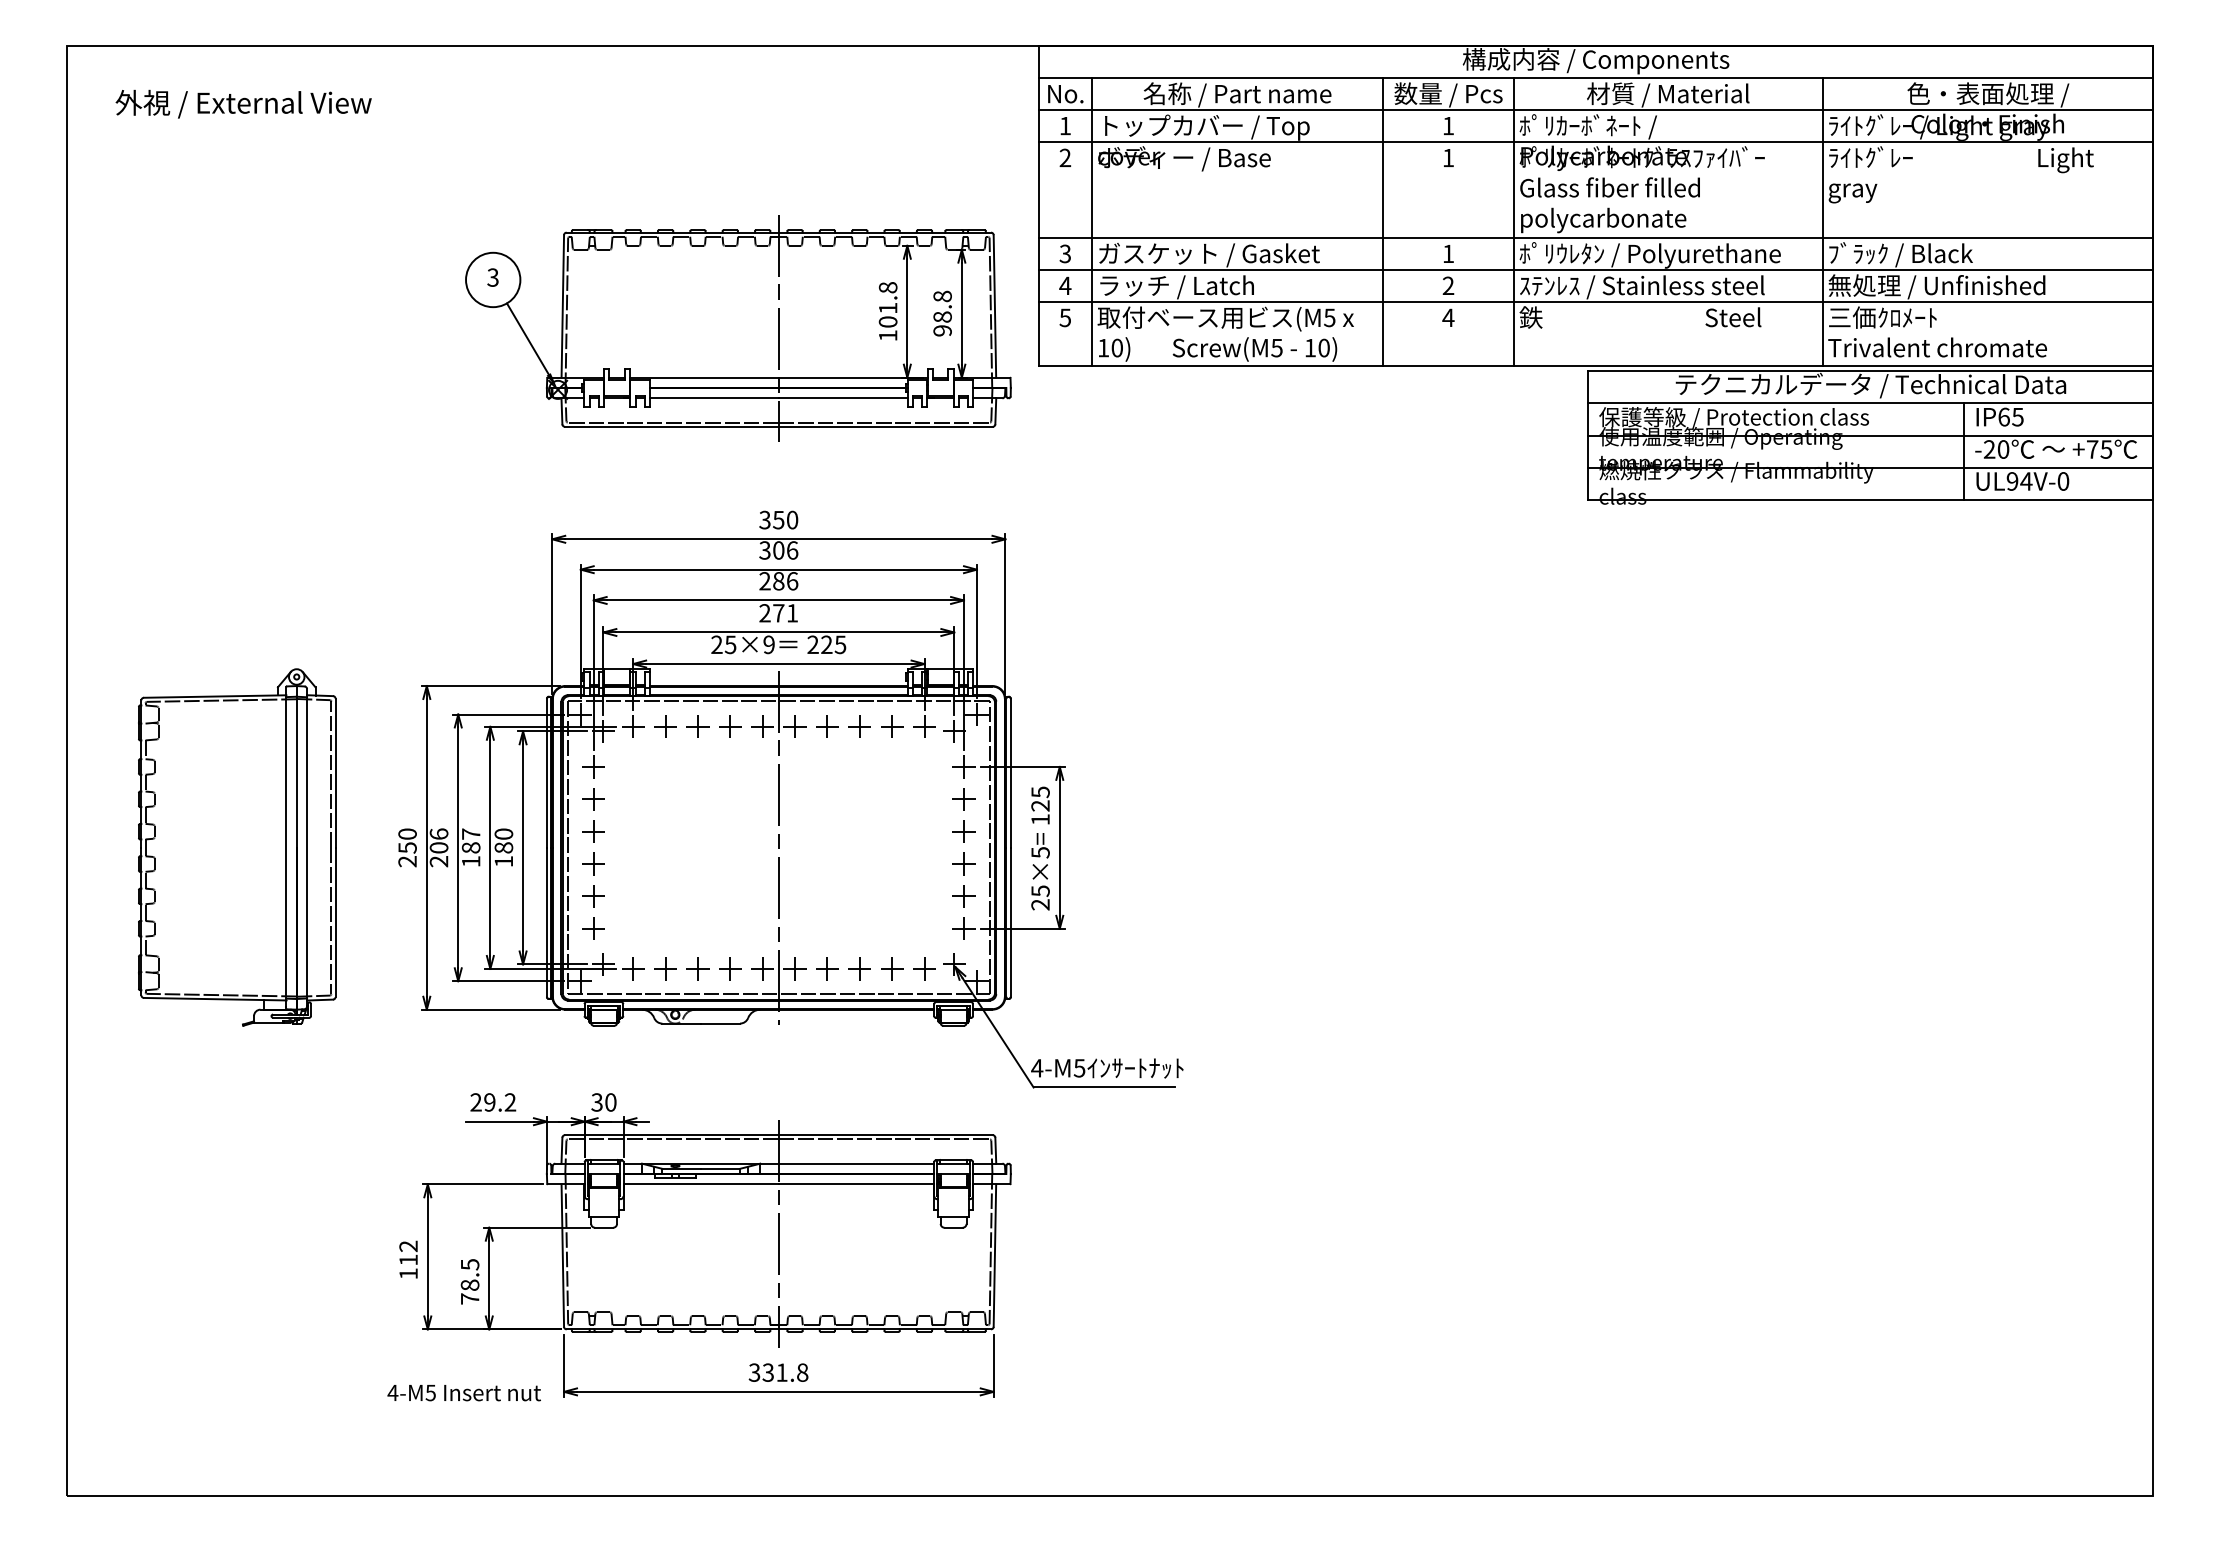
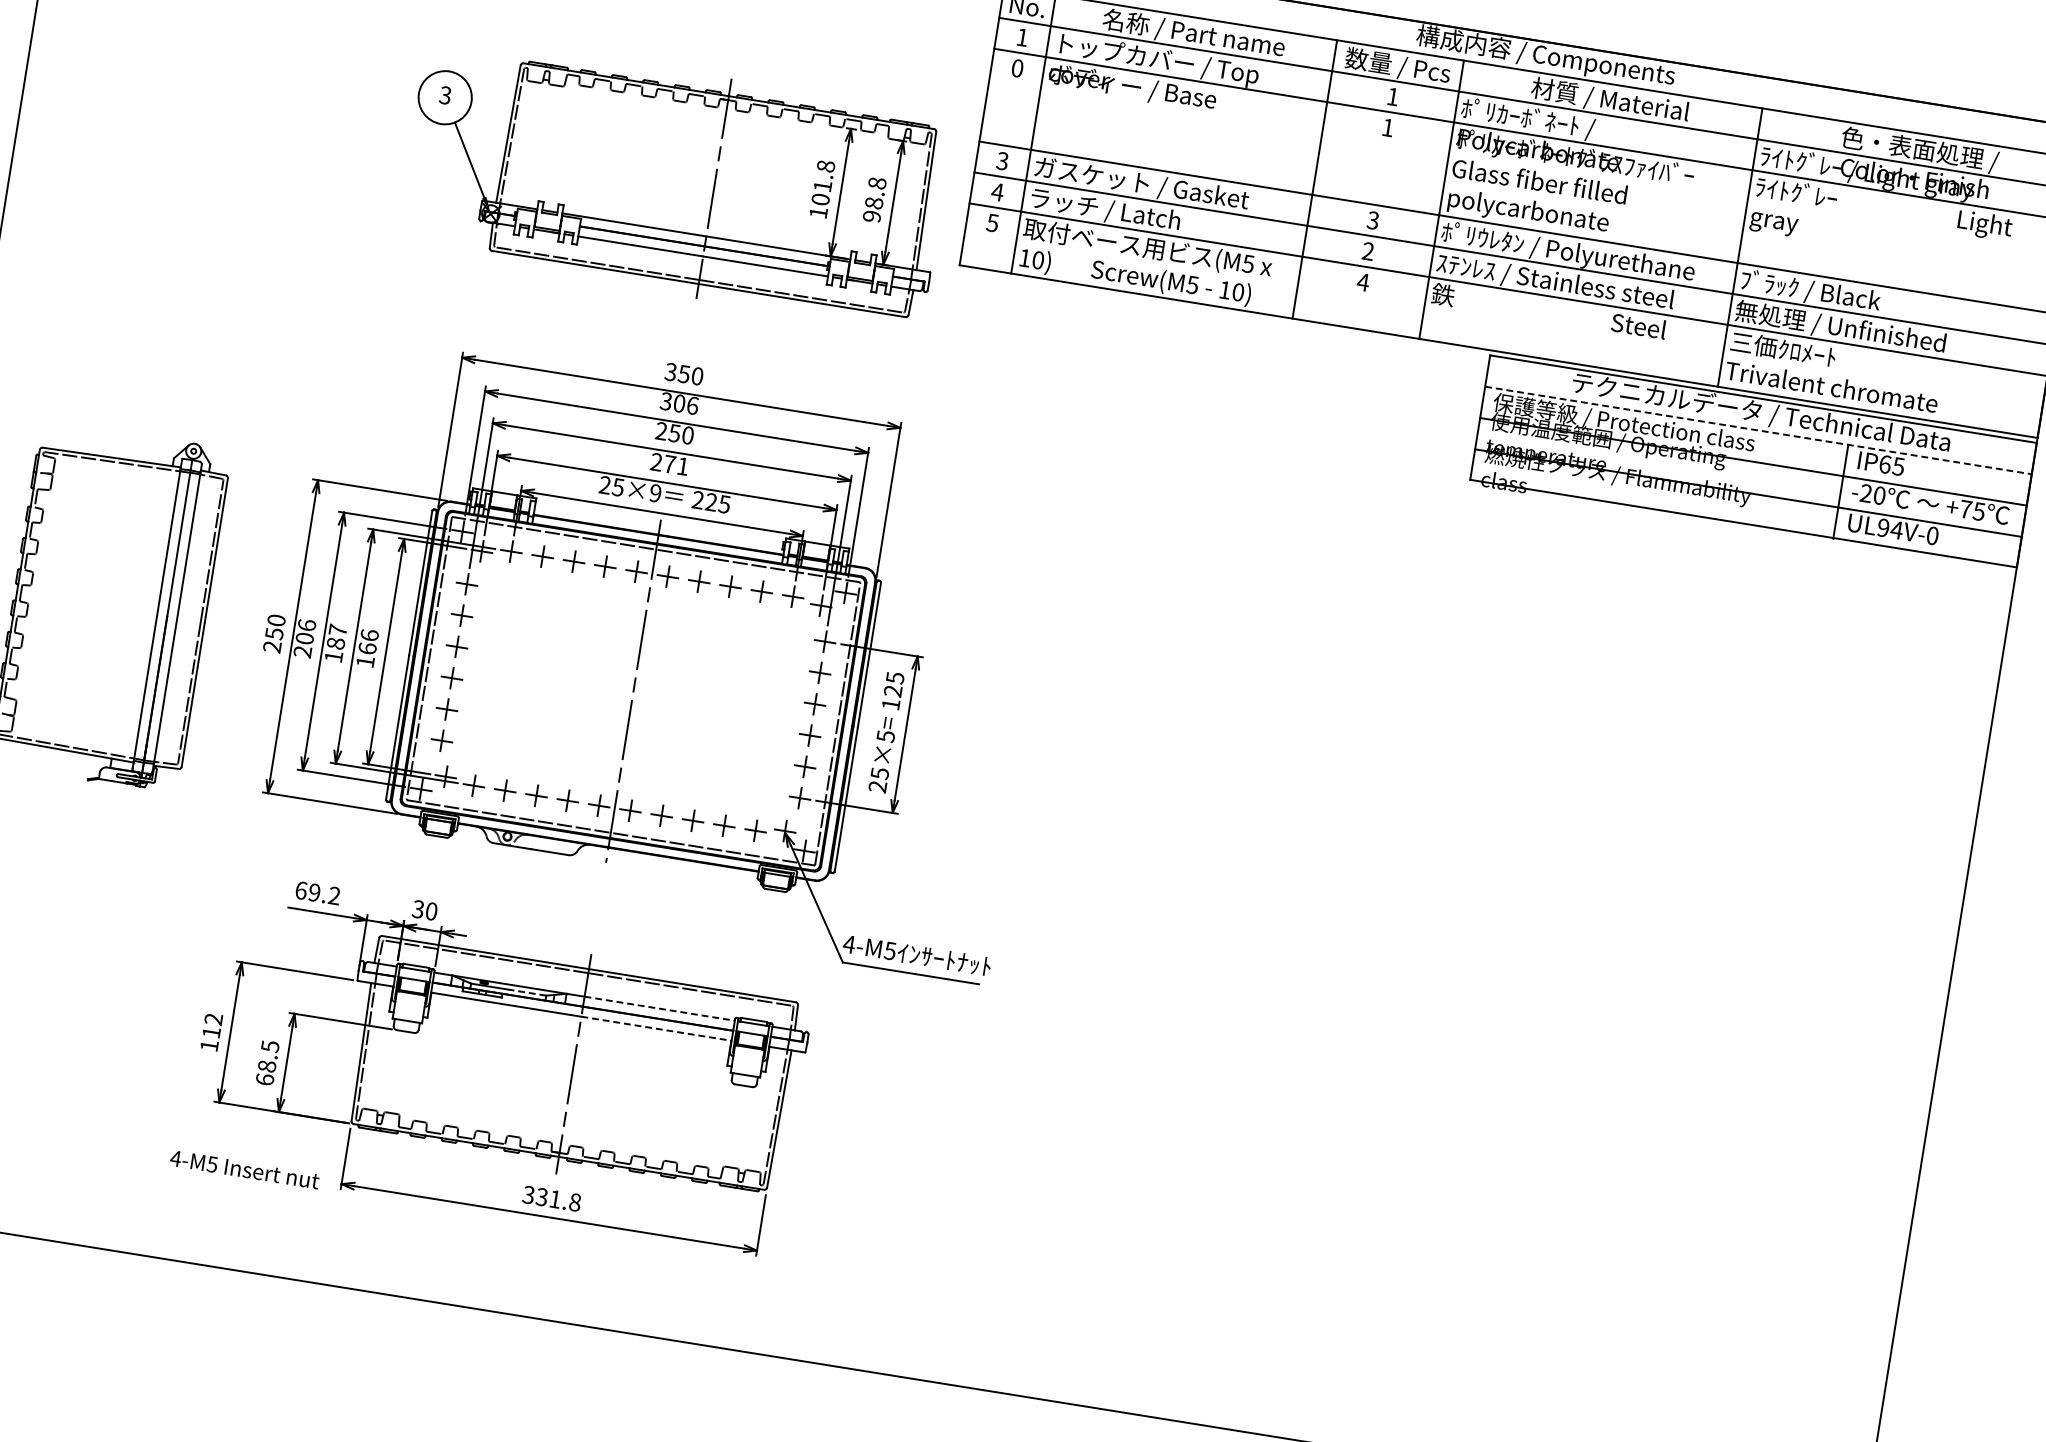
text: (1065, 157) -> (1017, 67), 2 -> 0
text: (1447, 253) -> (1372, 219), 1 -> 3
line: (1870, 403) -> (1758, 430), solid -> dashed
text: (785, 581) -> (681, 434), 286 -> 250
text: (503, 840) -> (368, 641), 180 -> 166
text: (475, 1102) -> (300, 890), 29.2 -> 69.2
line: (856, 1163) -> (659, 1008), solid -> dashed
line: (720, 1168) -> (527, 992), solid -> dashed
line: (856, 1184) -> (656, 1028), solid -> dashed
text: (469, 1298) -> (264, 1079), 78.5 -> 68.5

